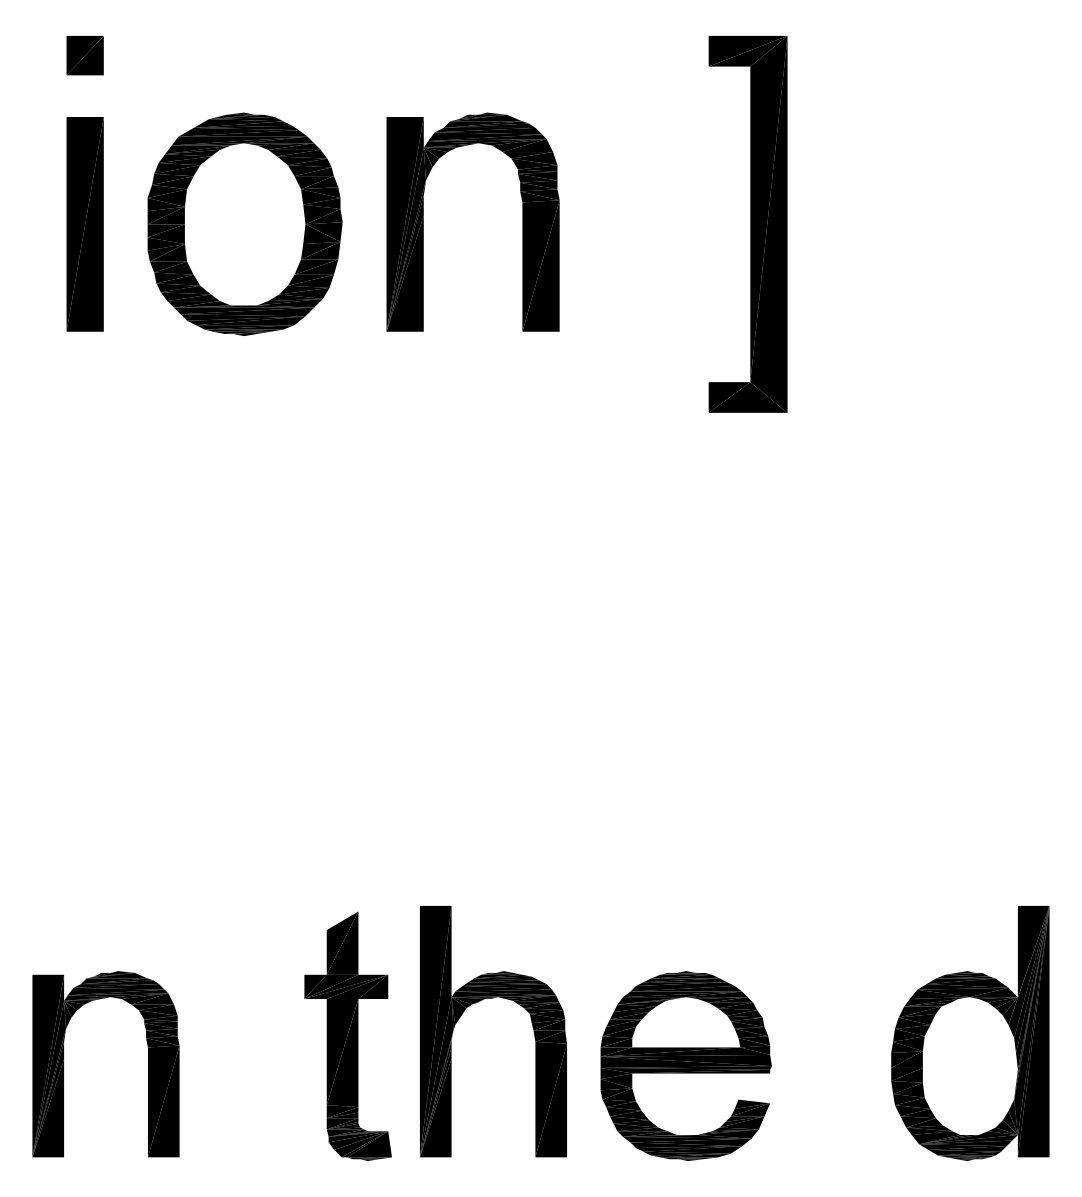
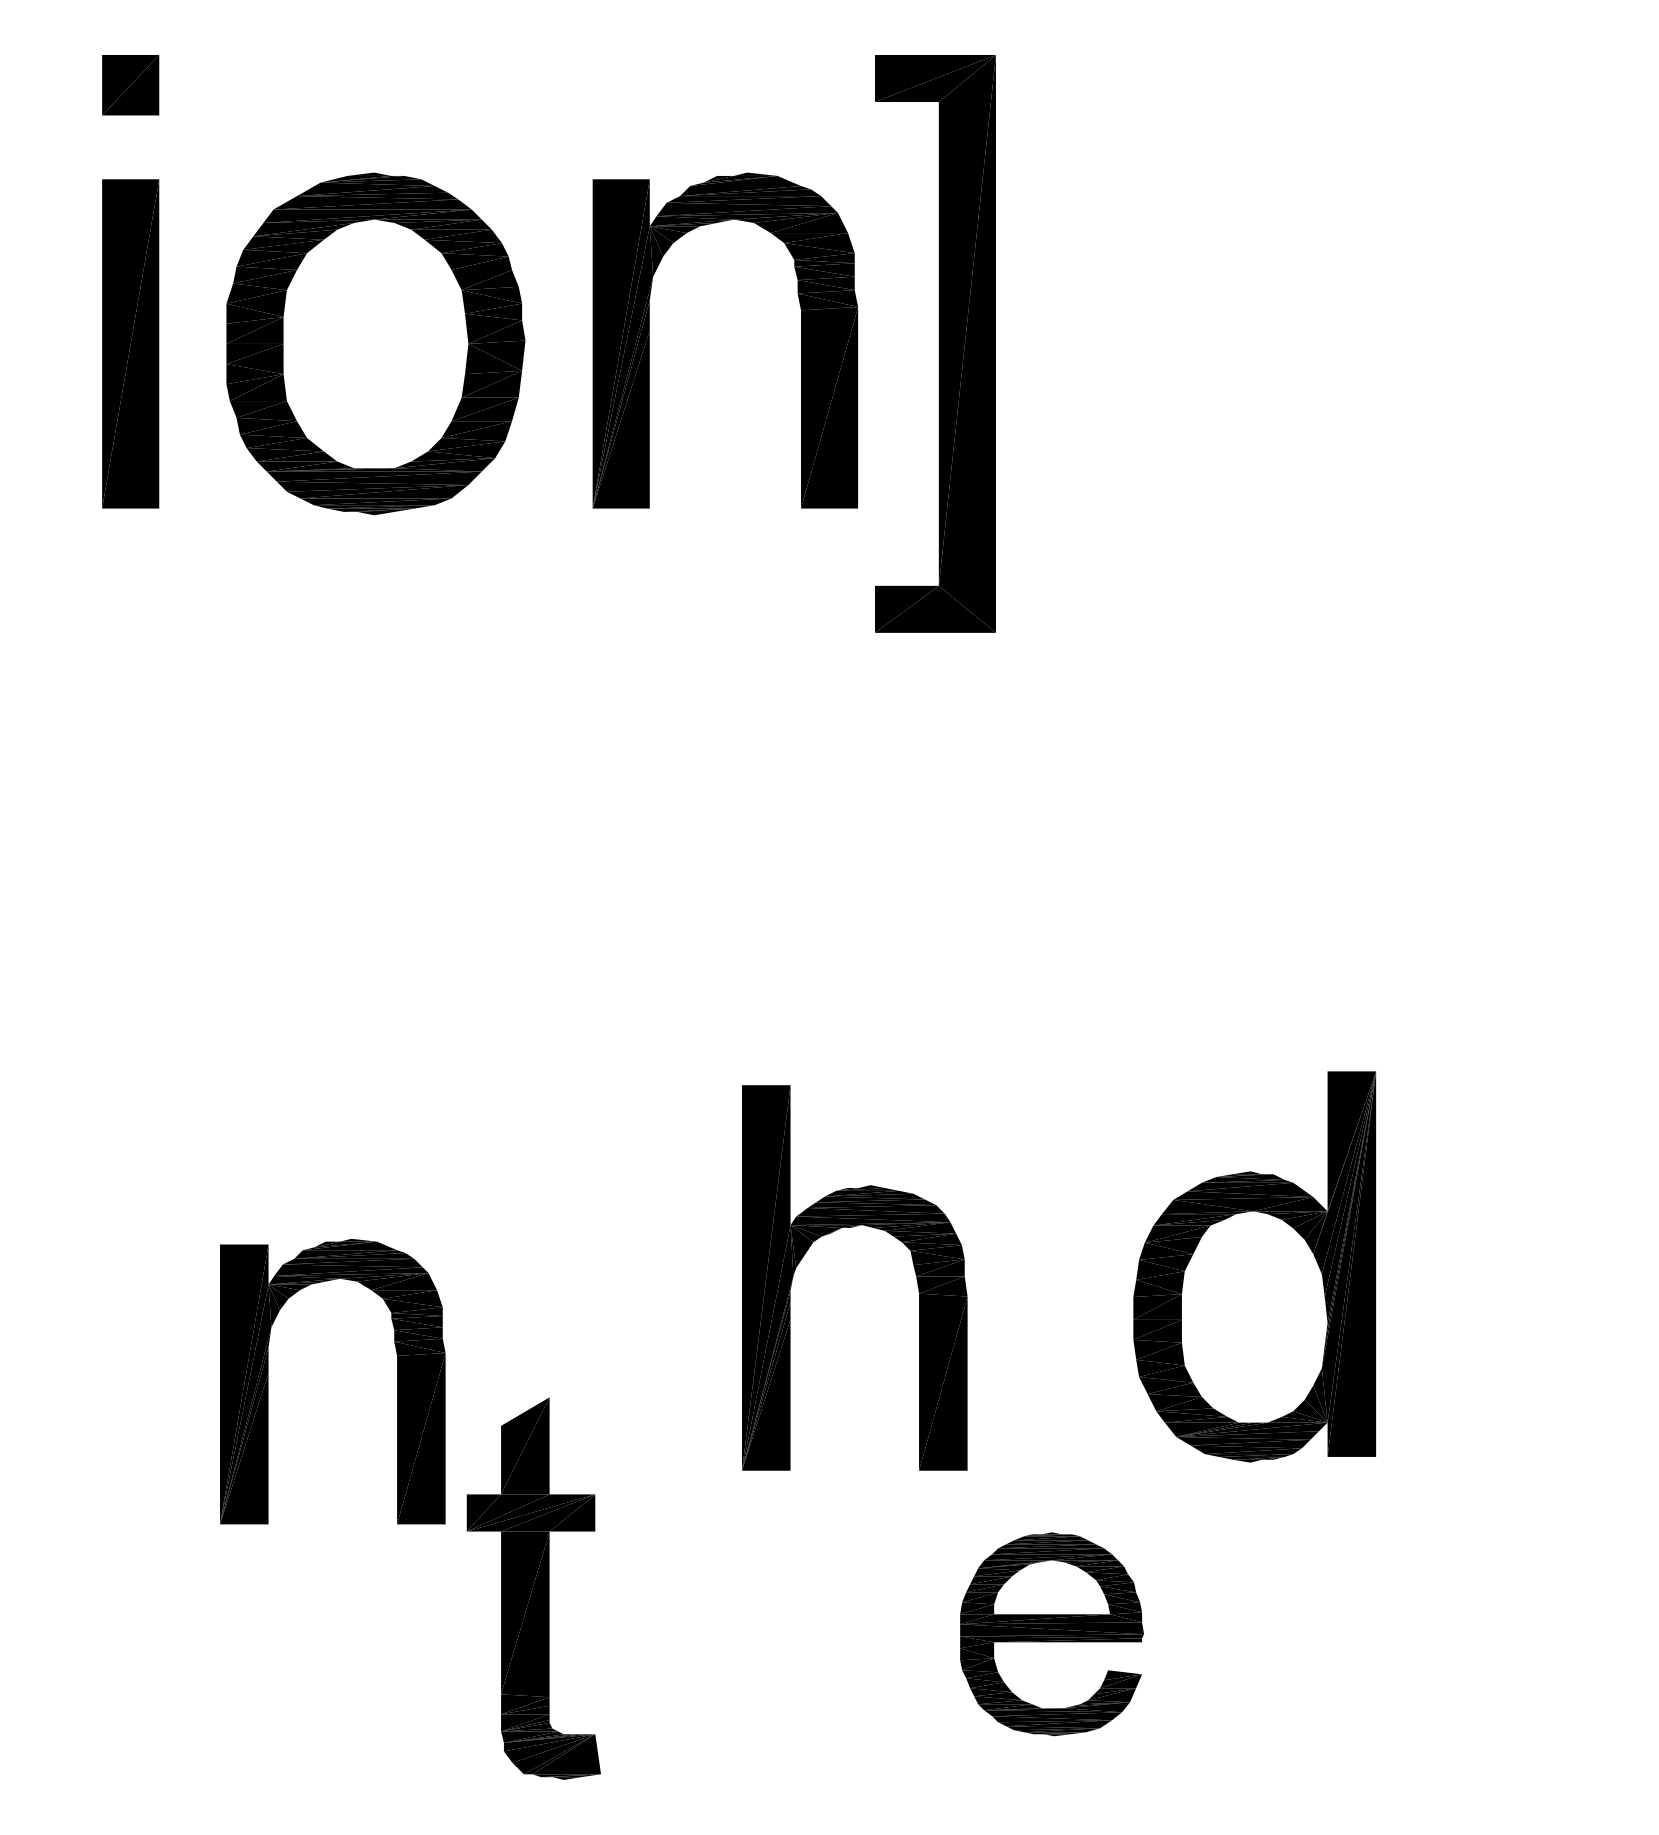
part: (747, 224) -> (934, 344), moved
part: (478, 1002) -> (831, 1233), moved
part: (970, 1033) -> (1254, 1267), moved
part: (64, 1058) -> (269, 1372), moved
part: (685, 1065) -> (1051, 1633), size x0.7

